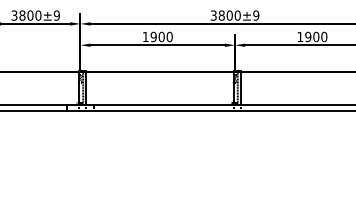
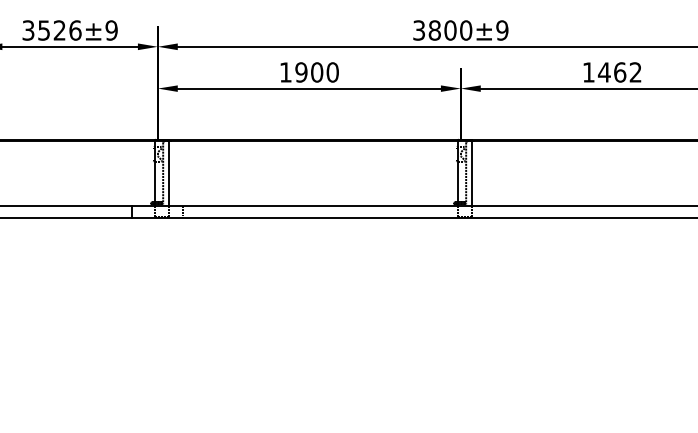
text: (30, 15) -> (59, 30), 3800±9 -> 3526±9
text: (316, 36) -> (620, 71), 1900 -> 1462

